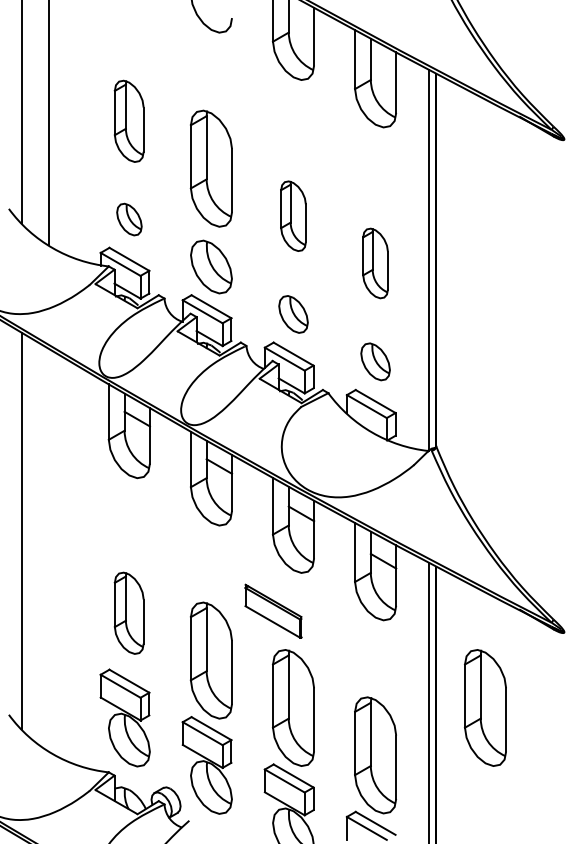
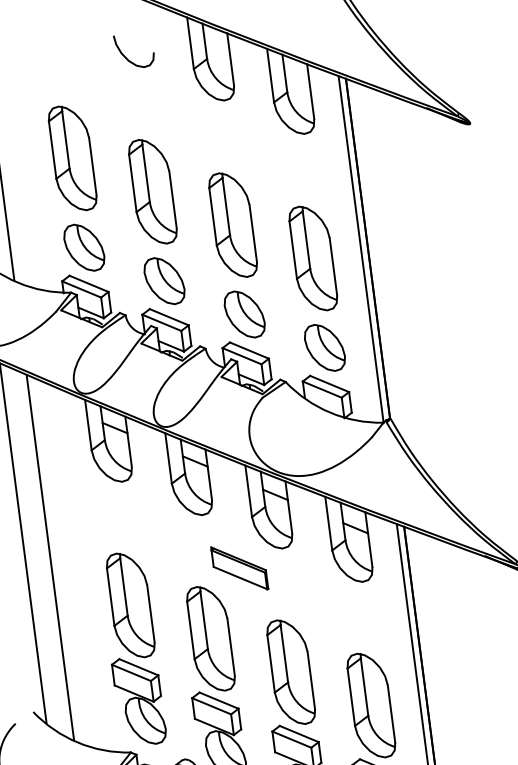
part: (128, 121) -> (71, 158), size x1.43
part: (293, 216) -> (233, 225), size x1.67
part: (129, 219) -> (84, 247), size x1.67
part: (375, 263) -> (313, 258), size x1.67
part: (293, 314) -> (244, 314), size x1.43
part: (375, 361) -> (324, 347), size x1.43
line: (49, 550) -> (50, 557), added
part: (273, 610) -> (239, 567), moved
part: (128, 613) -> (130, 605), size x1.43
part: (485, 707) -> (465, 649), removed

